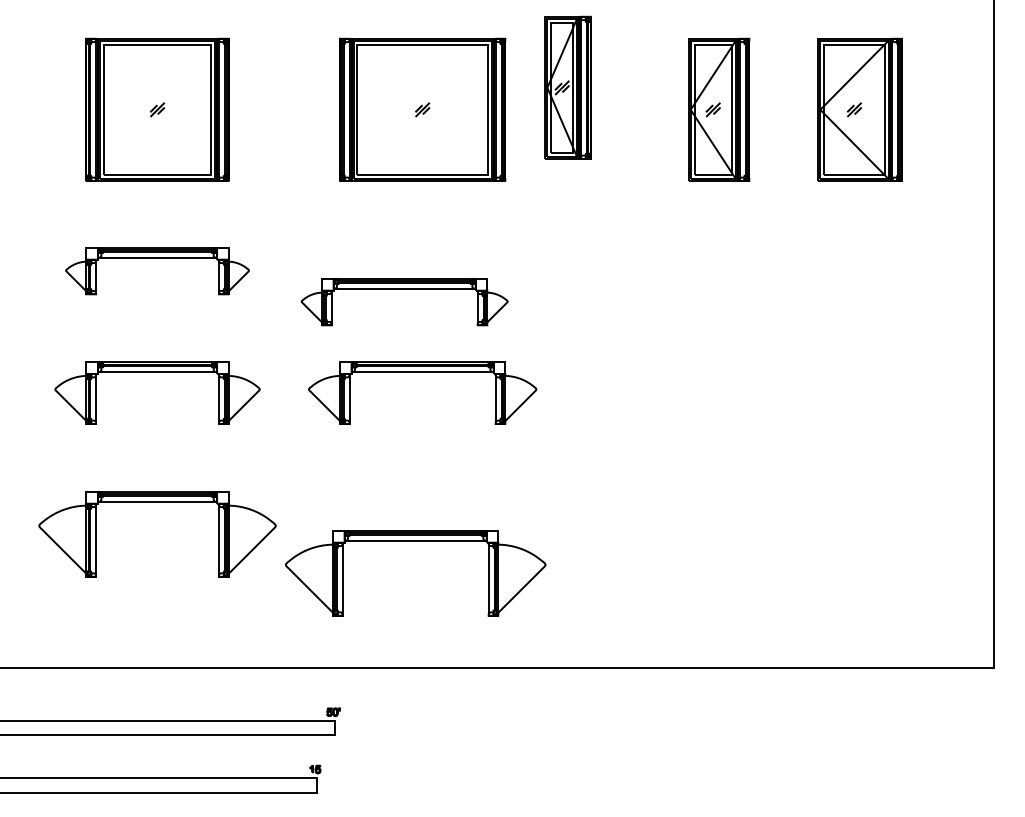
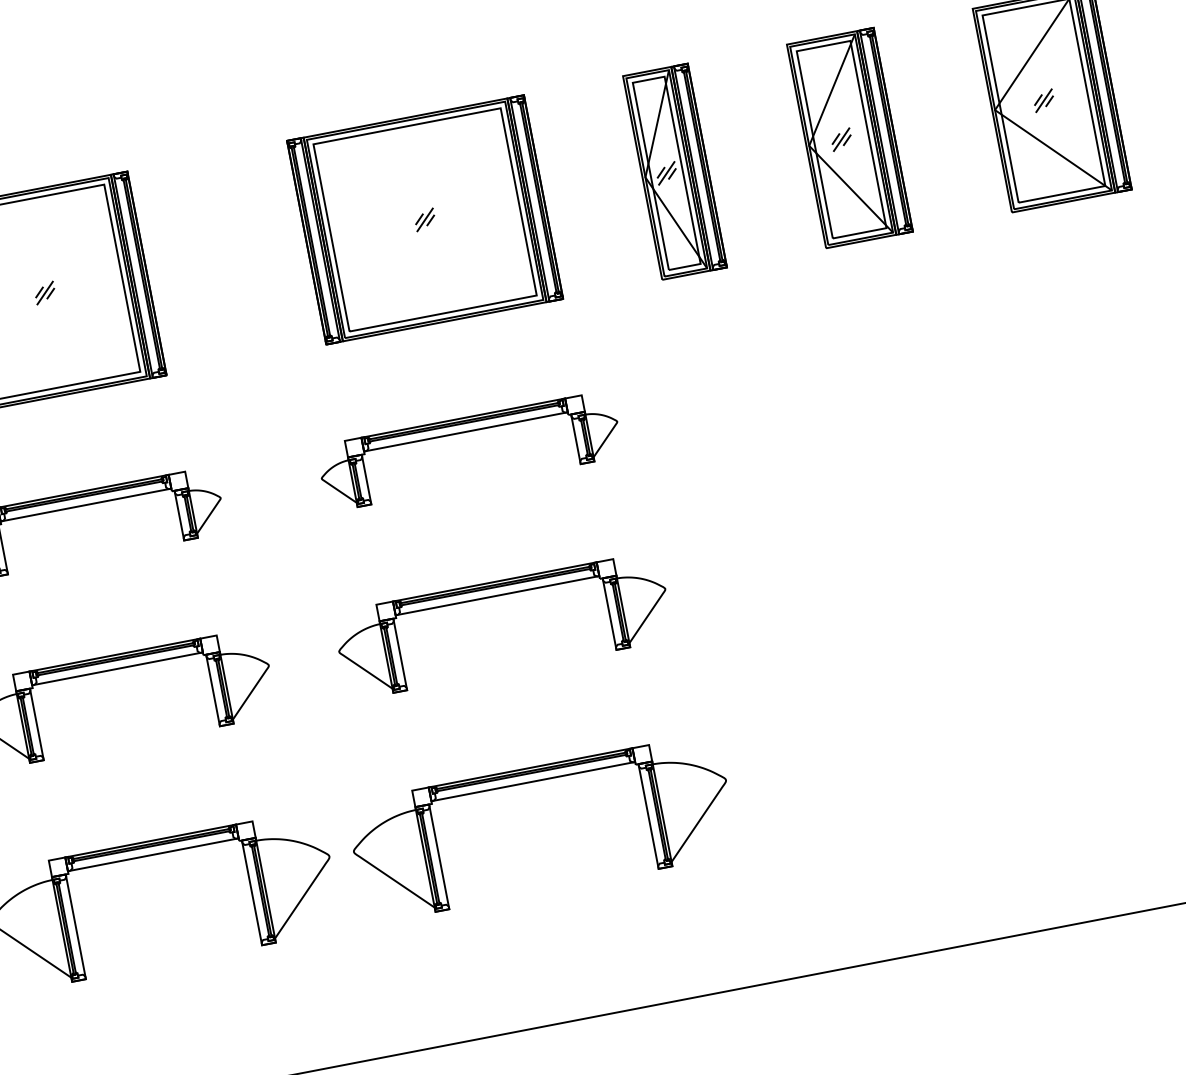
part: (567, 87) -> (674, 171), moved
part: (404, 289) -> (465, 432), moved
part: (415, 541) -> (533, 782), moved

